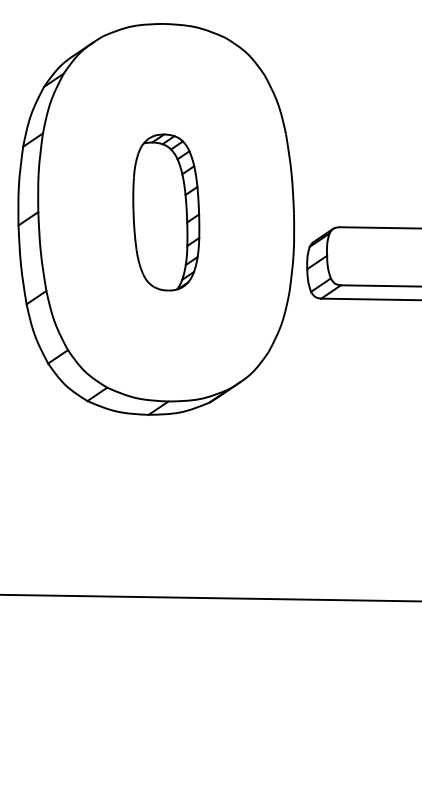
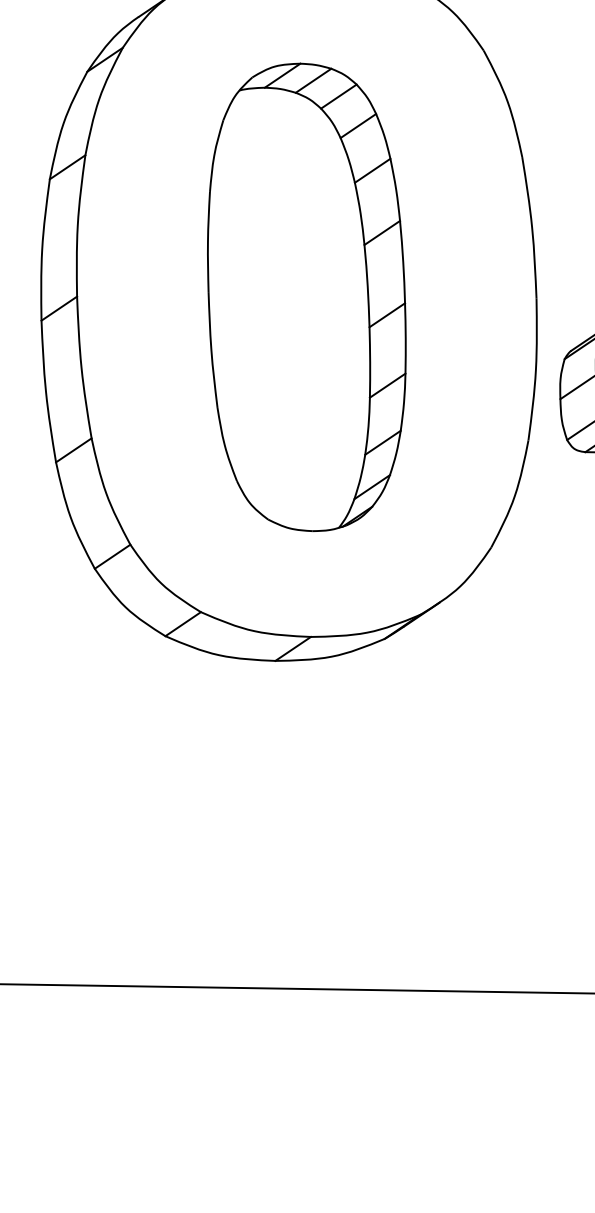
part: (166, 212) -> (307, 297), size x1.67

